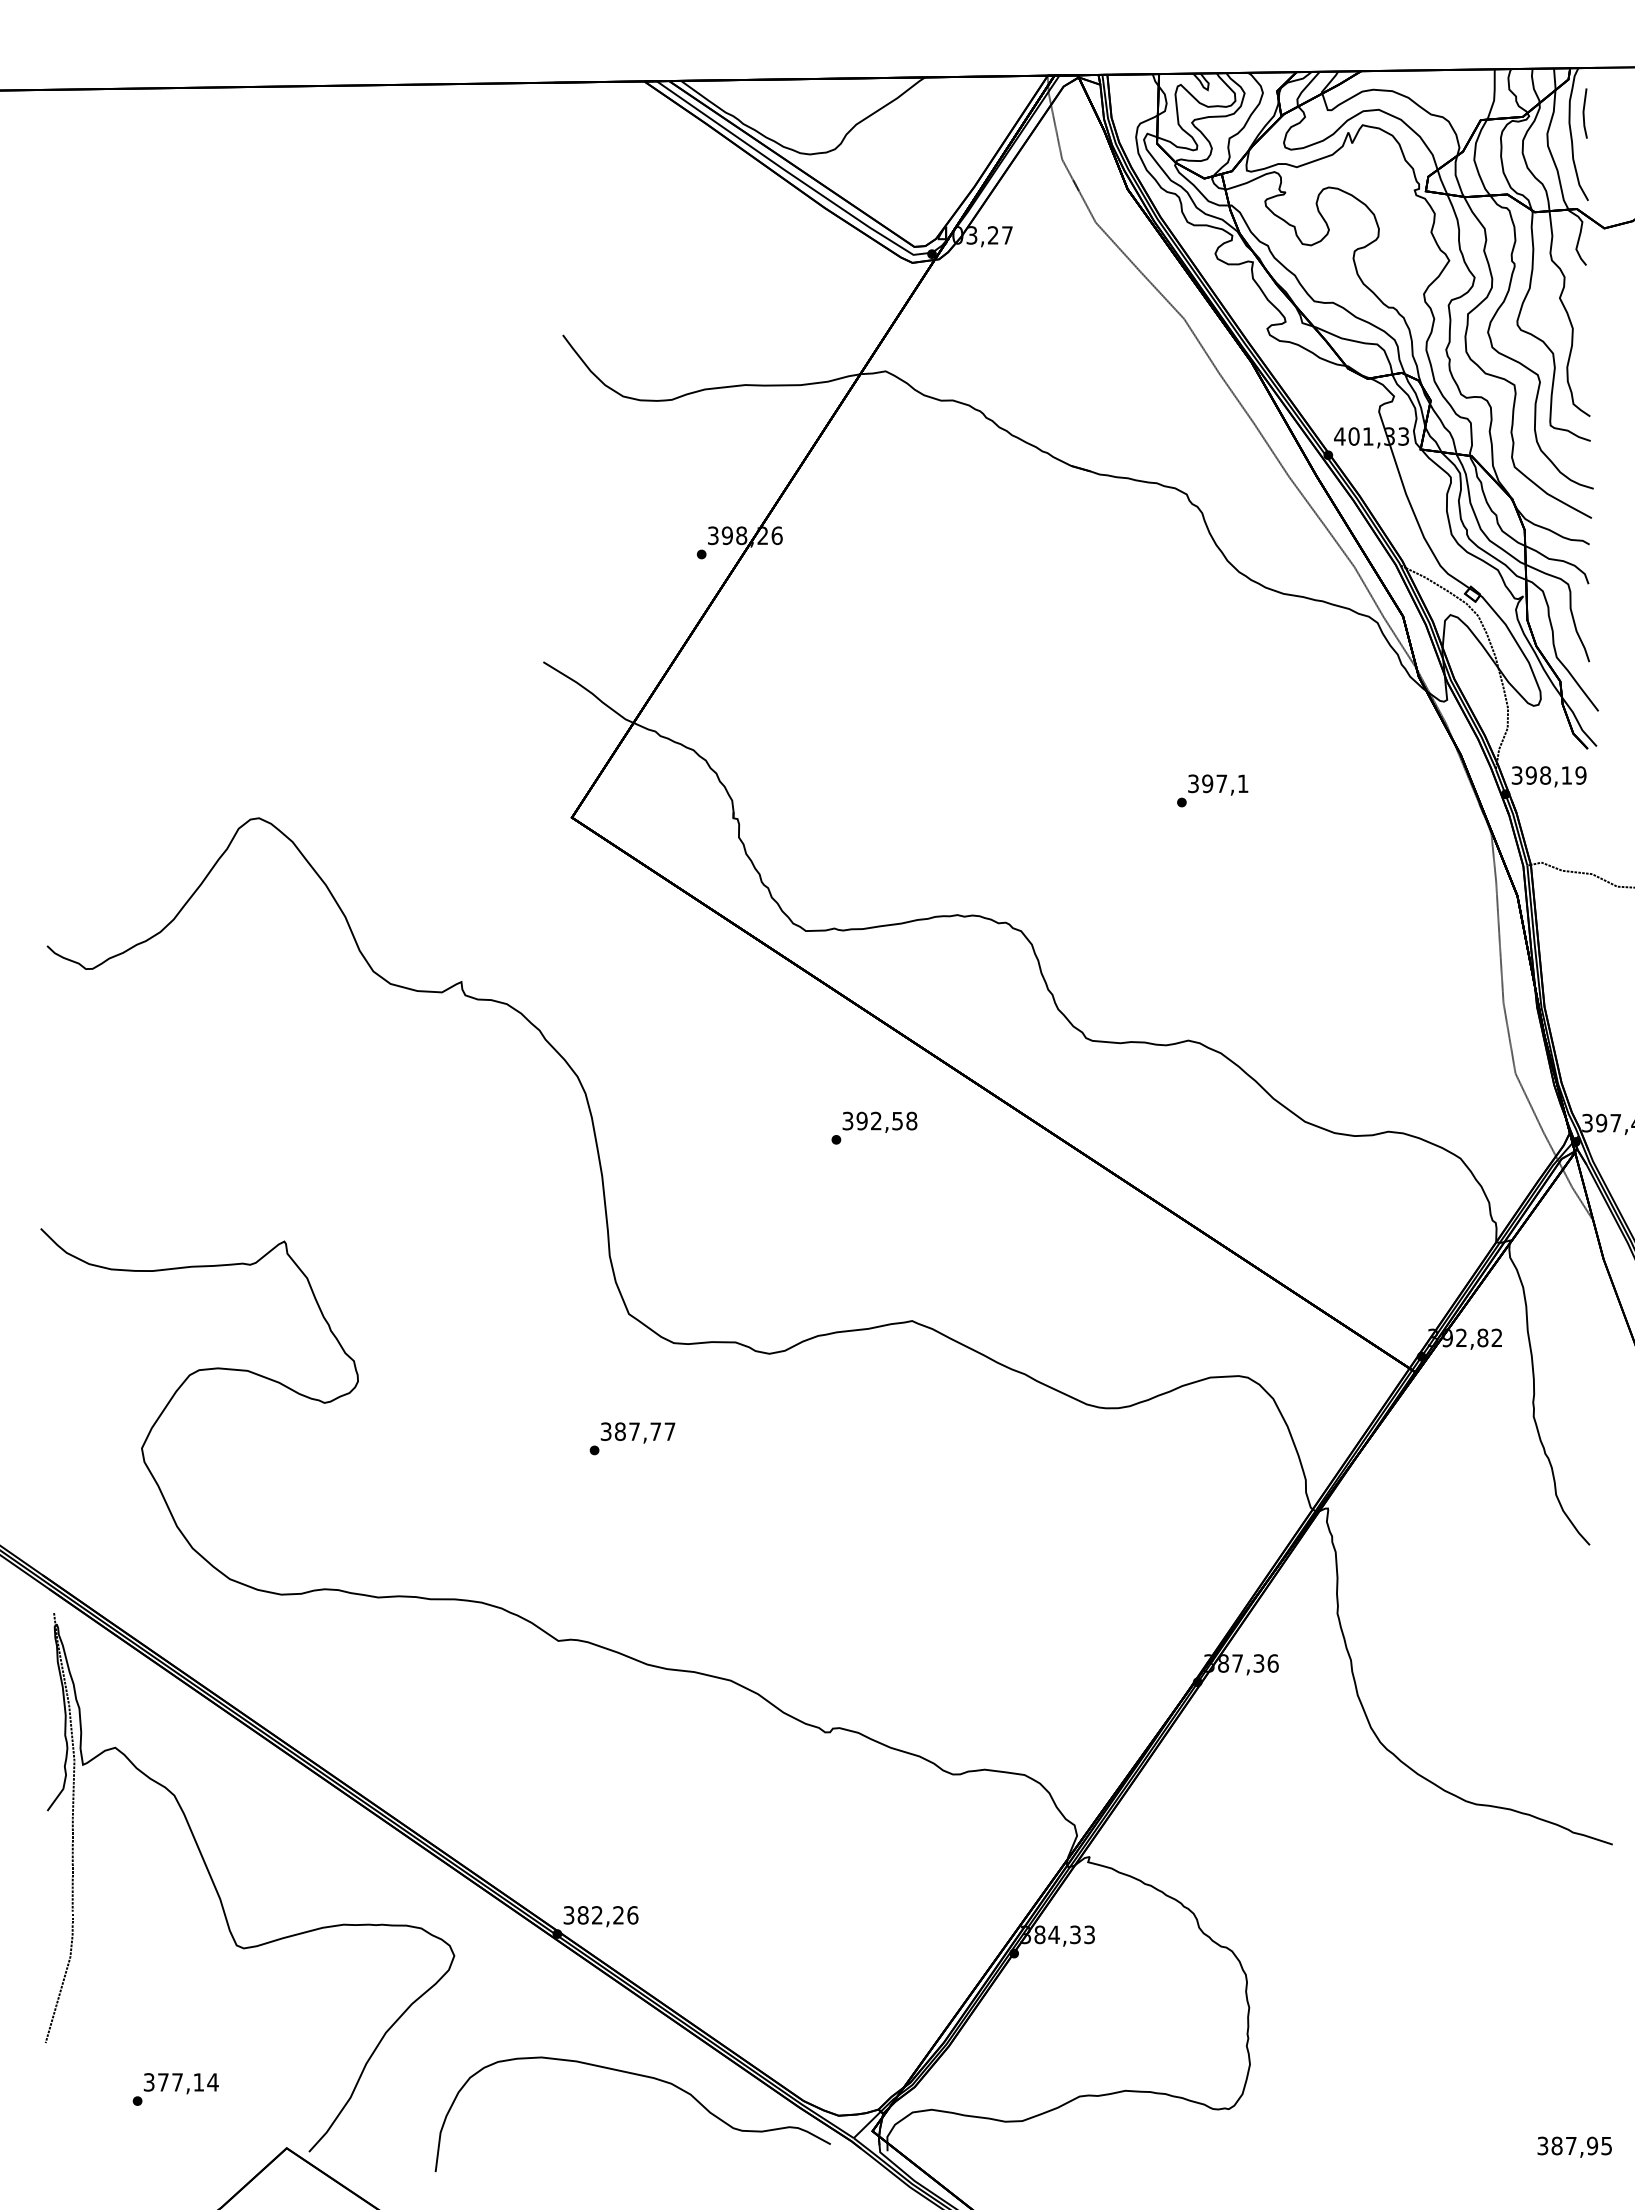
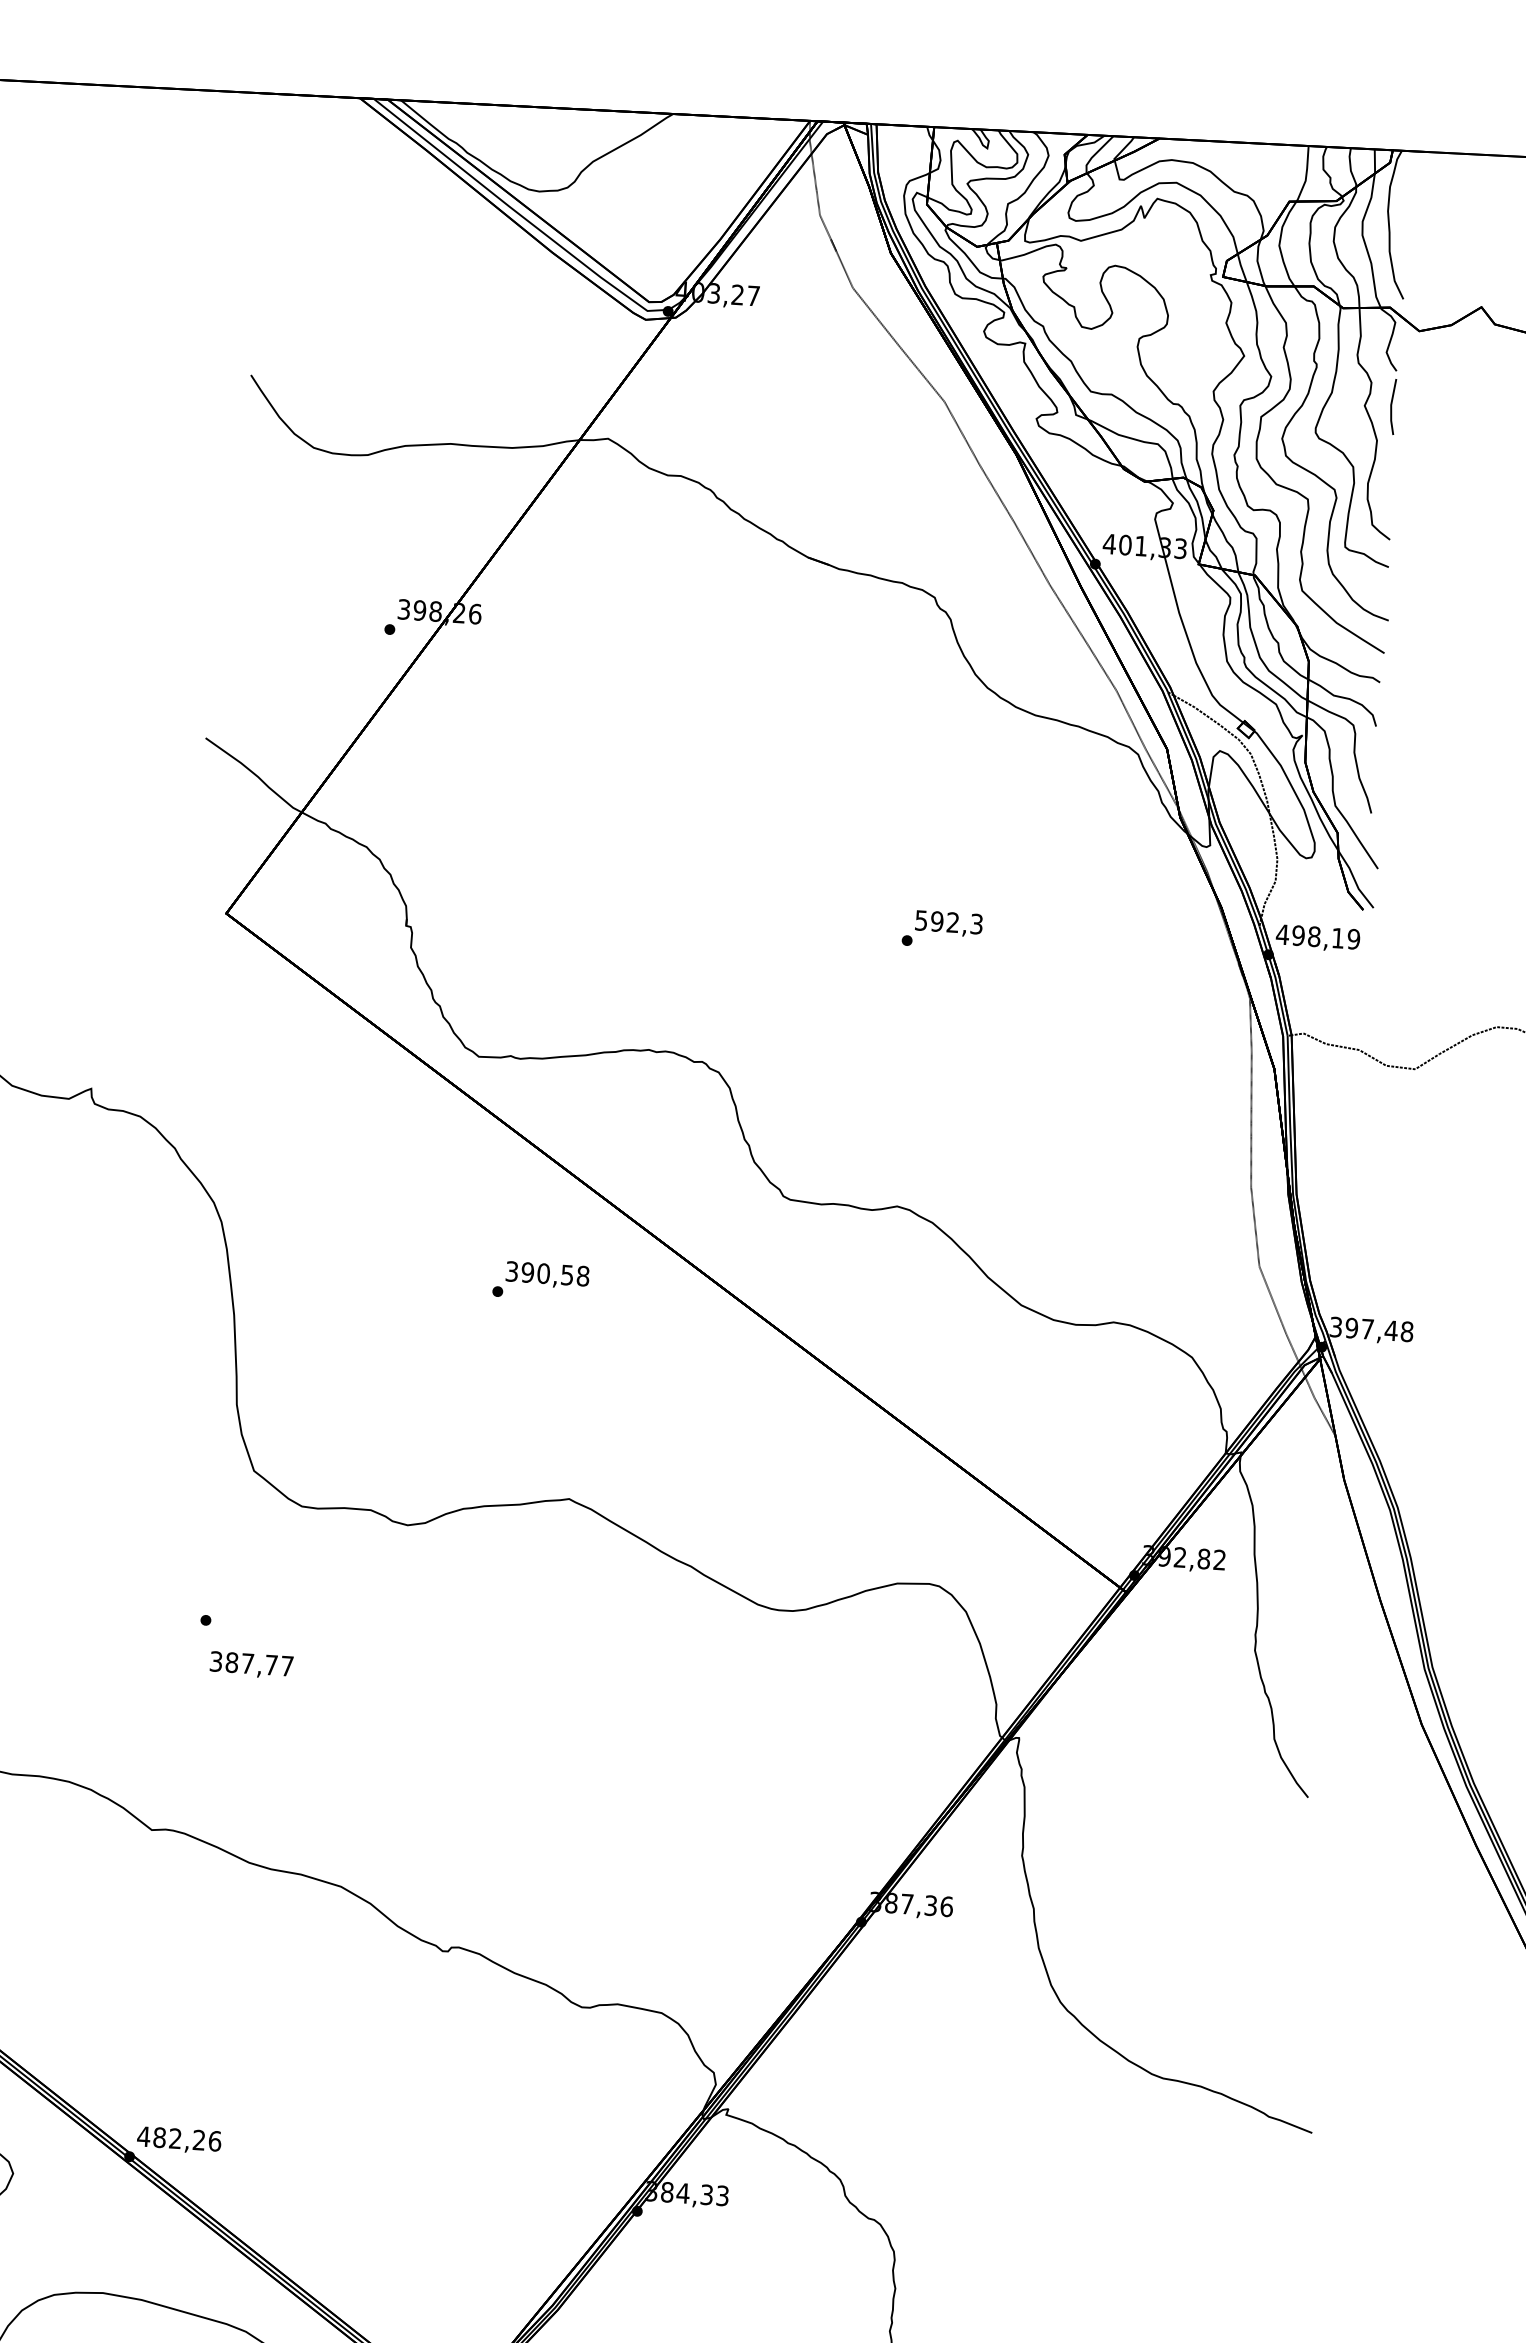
line: (1584, 113) -> (1392, 406), moved
text: (1516, 775) -> (1282, 934), 398,19 -> 498,19
text: (1218, 783) -> (949, 922), 397,1 -> 592,3
text: (875, 1120) -> (542, 1272), 392,58 -> 390,58
text: (637, 1432) -> (251, 1664), moved
text: (568, 1915) -> (143, 2136), 382,26 -> 482,26

